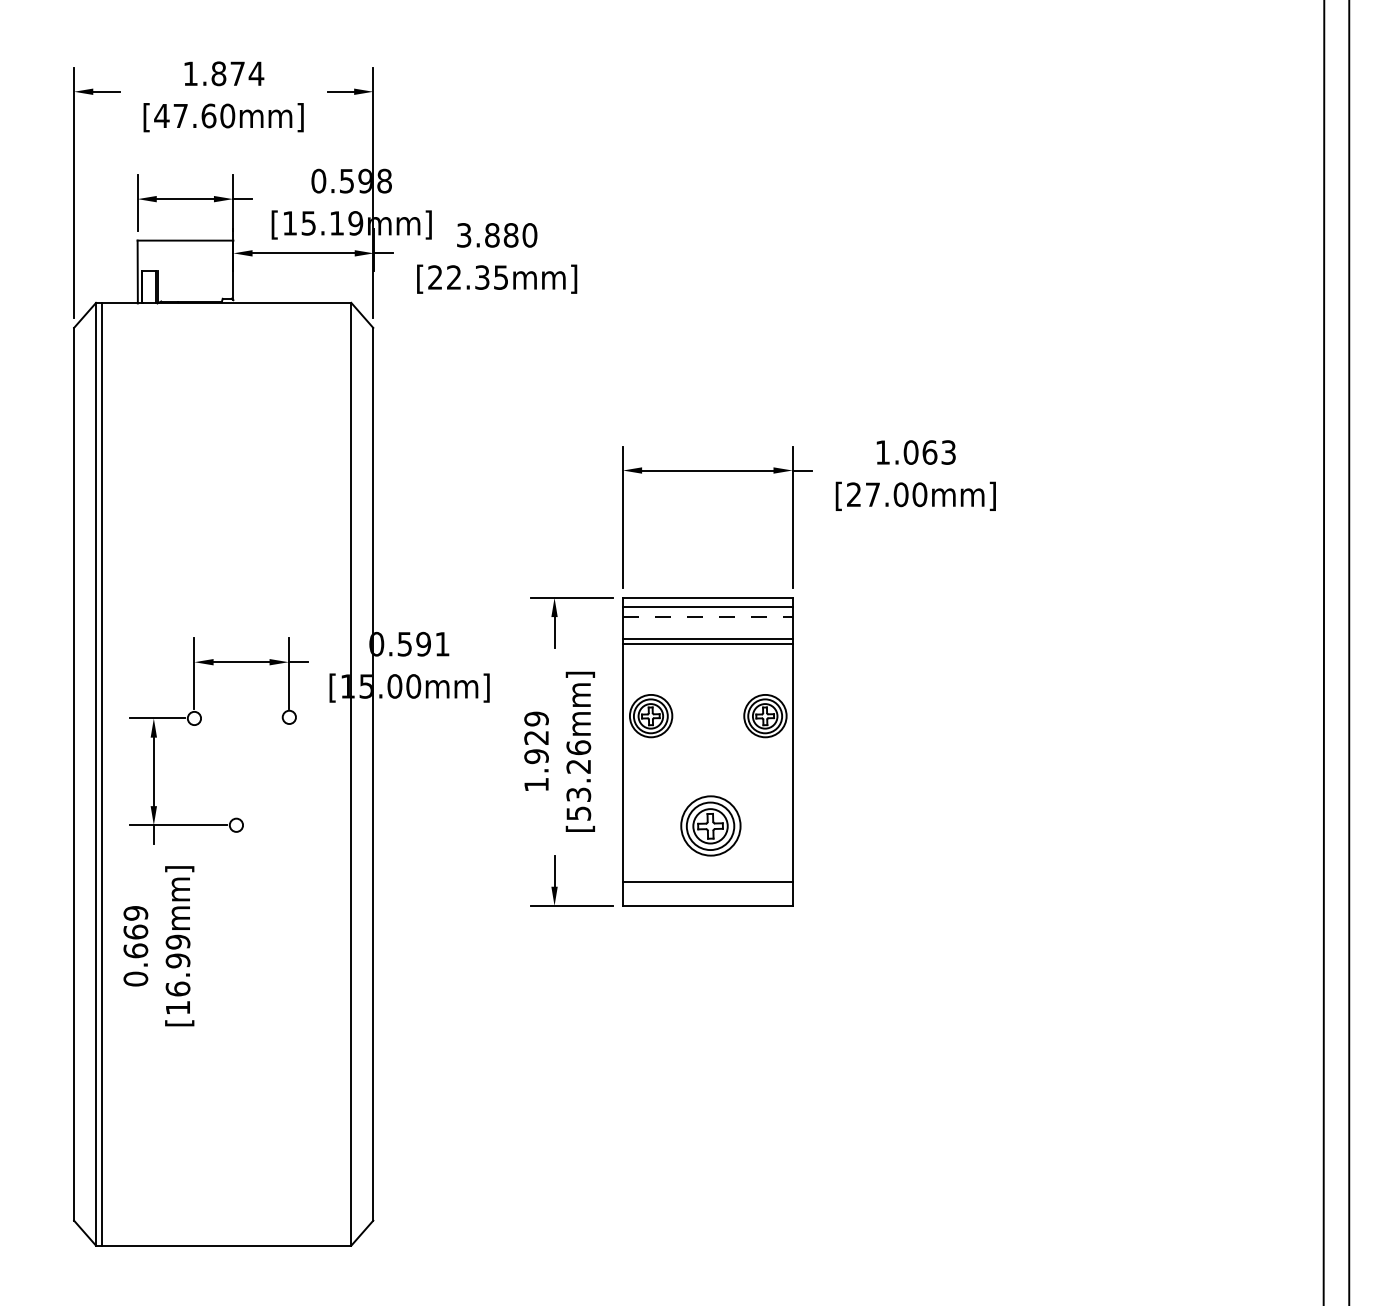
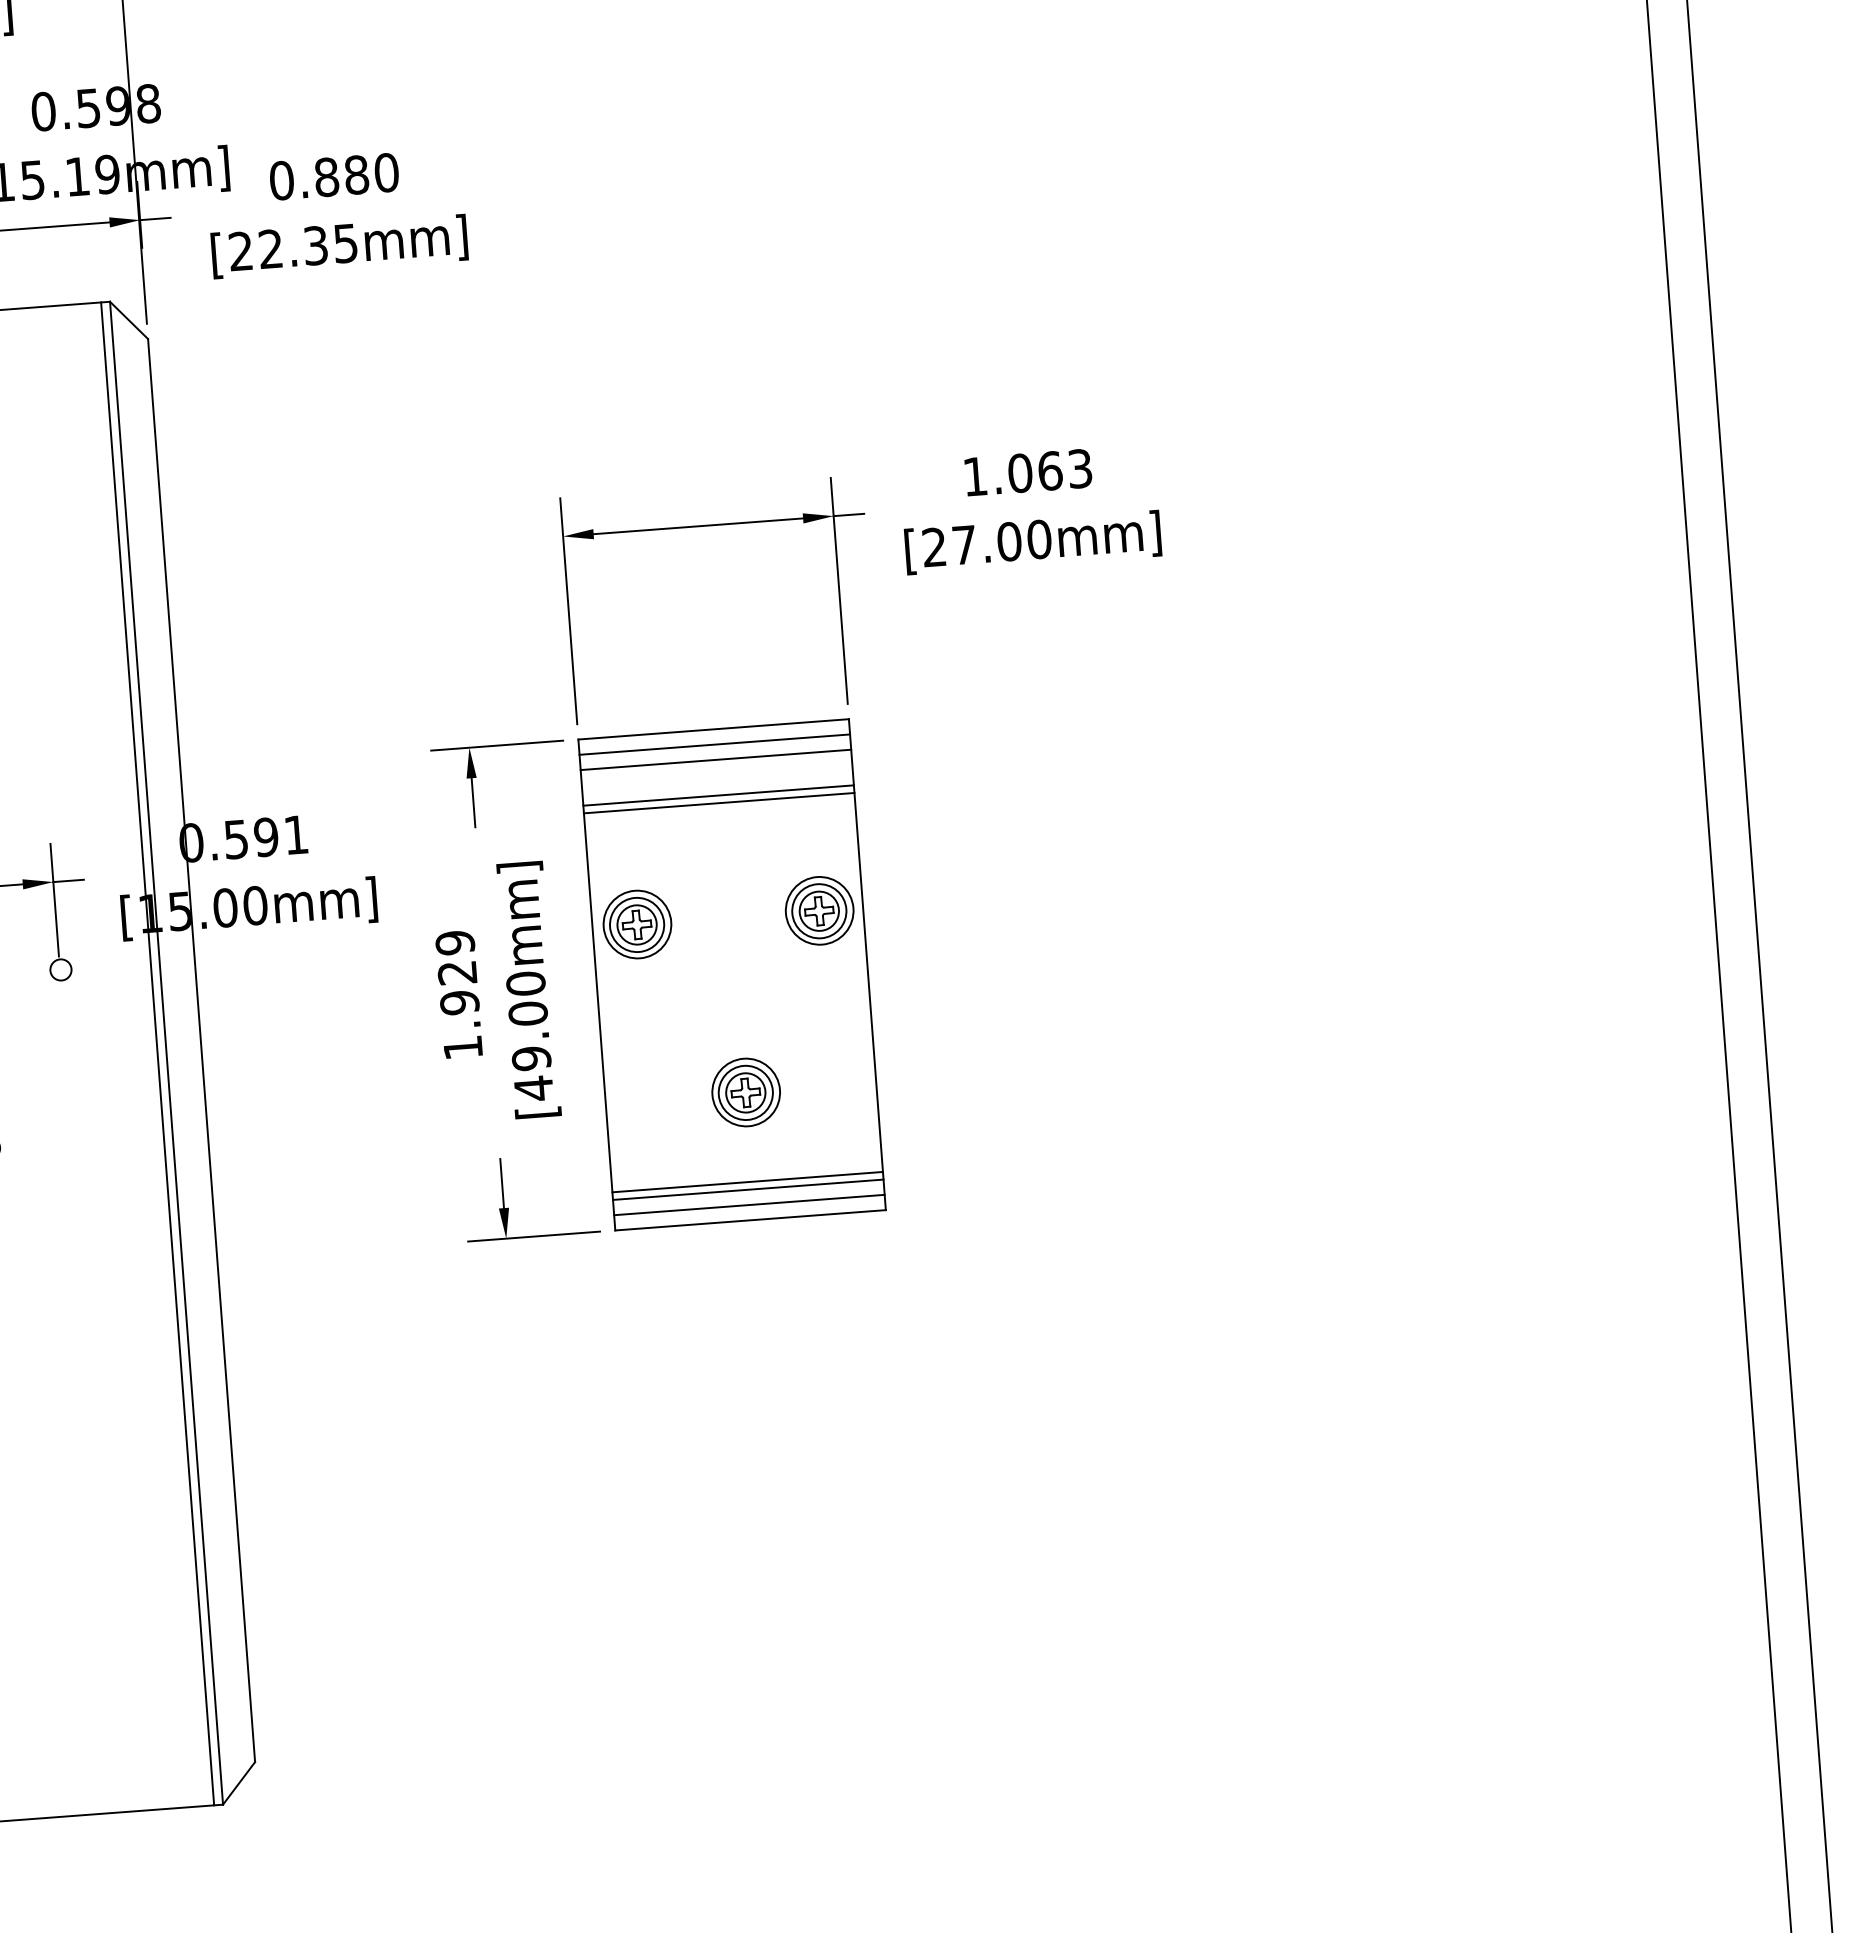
text: (463, 235) -> (280, 180), 3.880 -> 0.880
line: (707, 617) -> (715, 760), dashed -> solid
line: (345, 773) -> (157, 1052), added
text: (578, 780) -> (529, 1035), [53.26mm] -> [49.00mm]
part: (711, 825) -> (746, 1091), size x0.71
line: (707, 886) -> (747, 1189), added
line: (707, 896) -> (748, 1205), added

